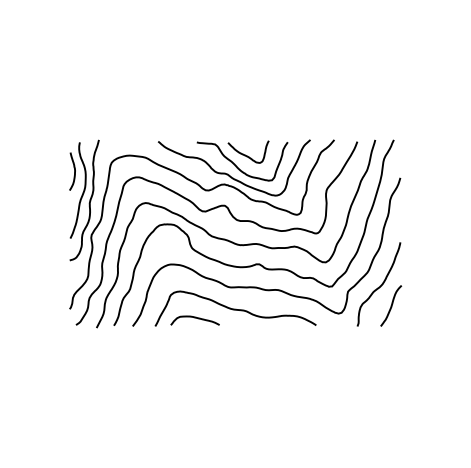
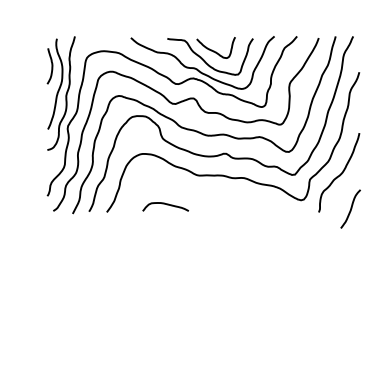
curve: (391, 305) -> (350, 208), moved
curve: (235, 308) -> (203, 195), removed

